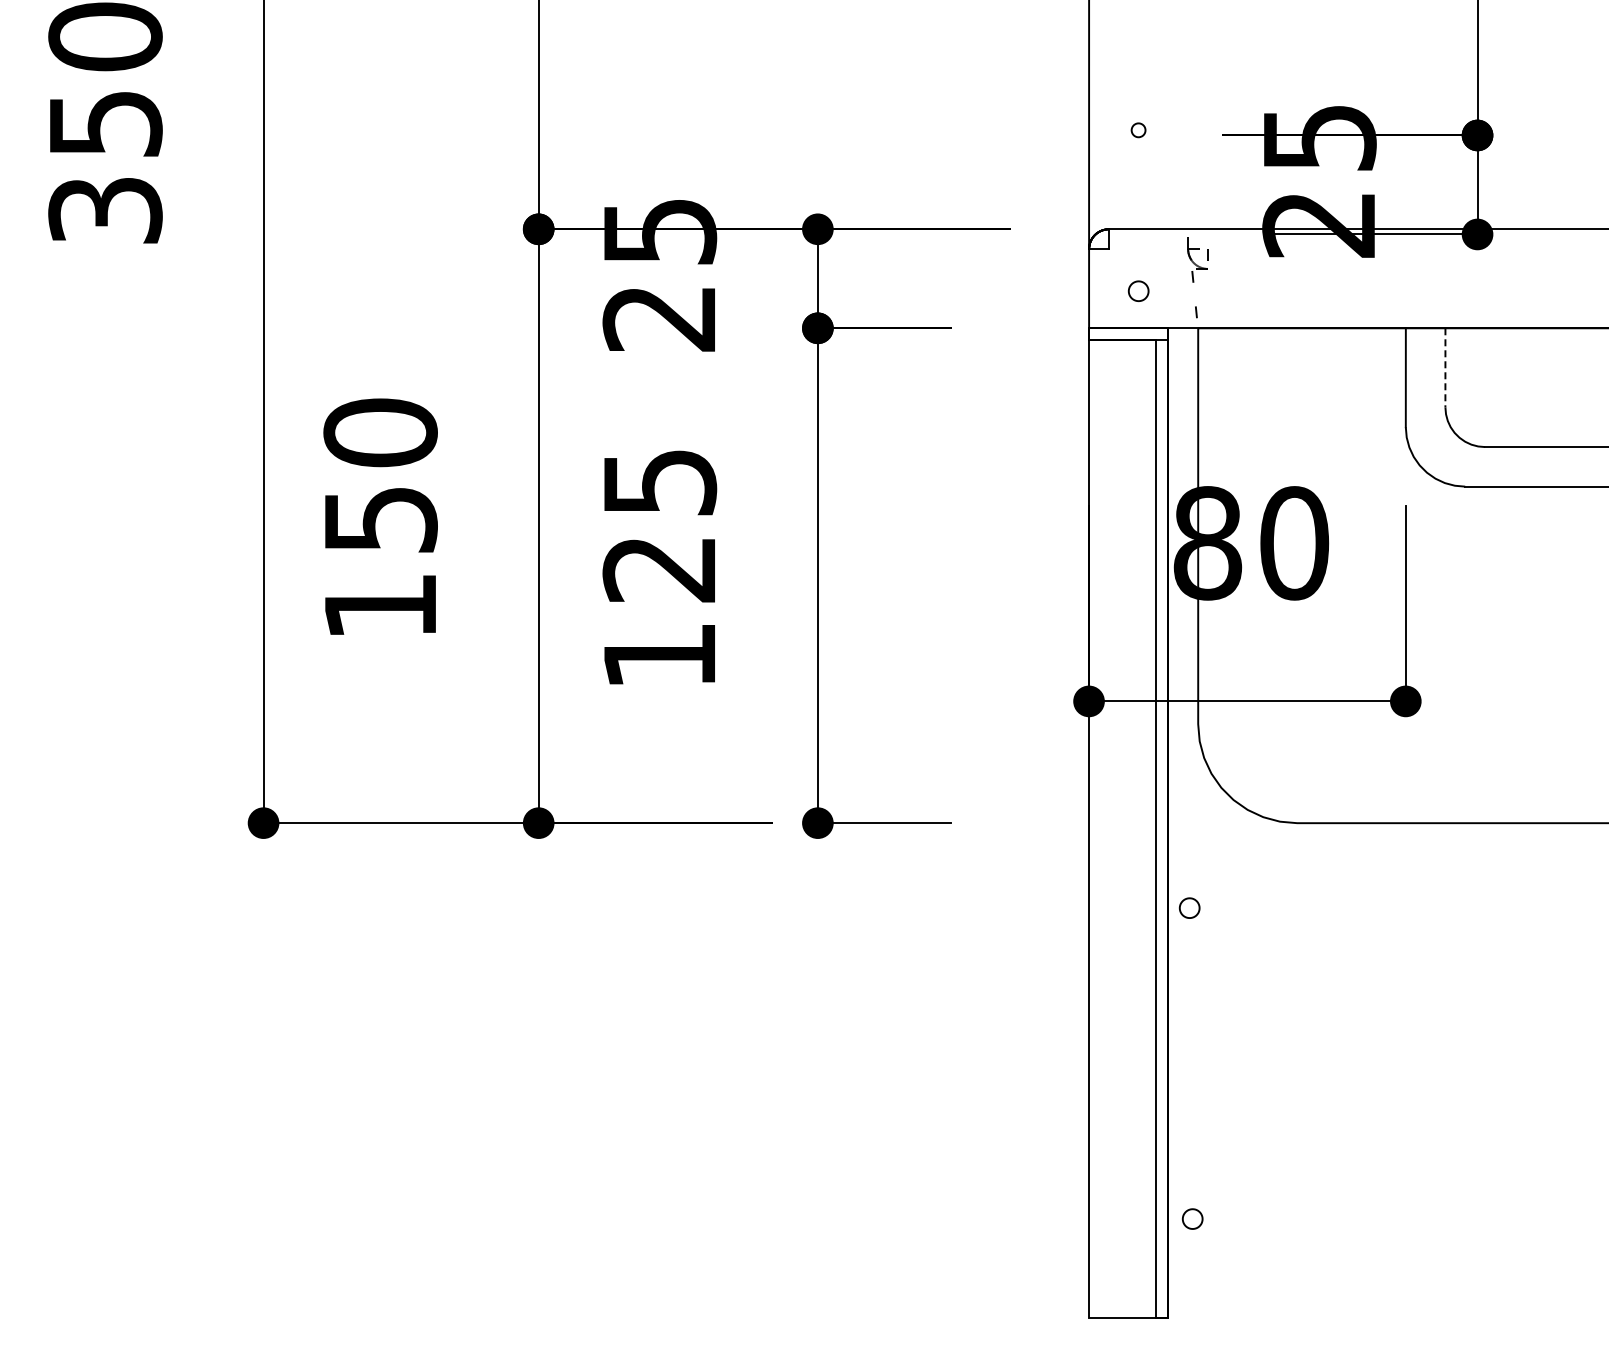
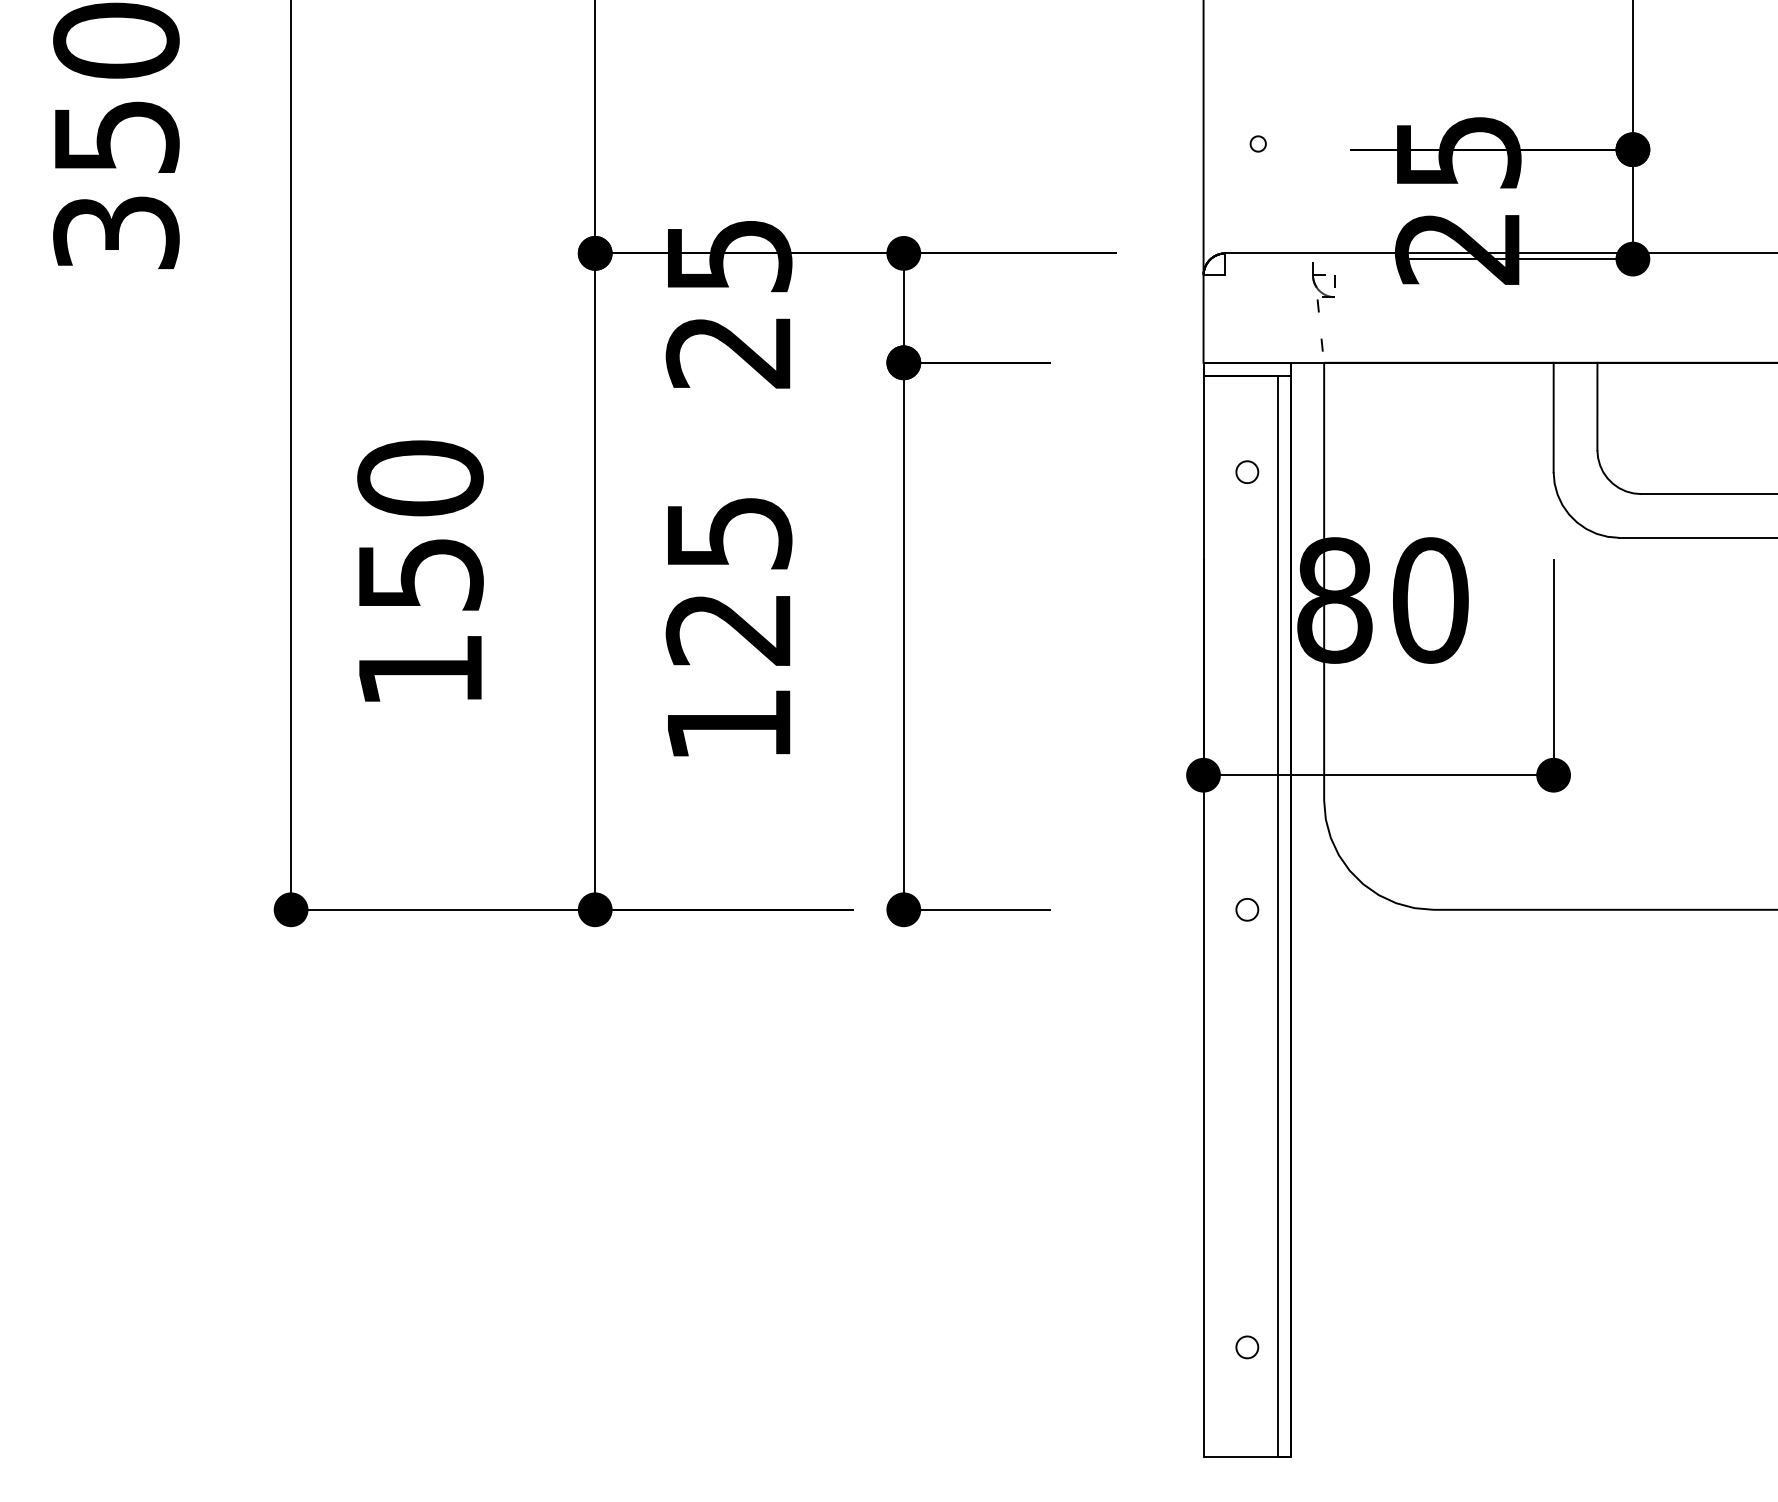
part: (1138, 290) -> (1247, 471), moved
line: (1445, 367) -> (1597, 406), dashed -> solid
part: (1189, 907) -> (1247, 909), moved
part: (1192, 1218) -> (1247, 1346), moved

